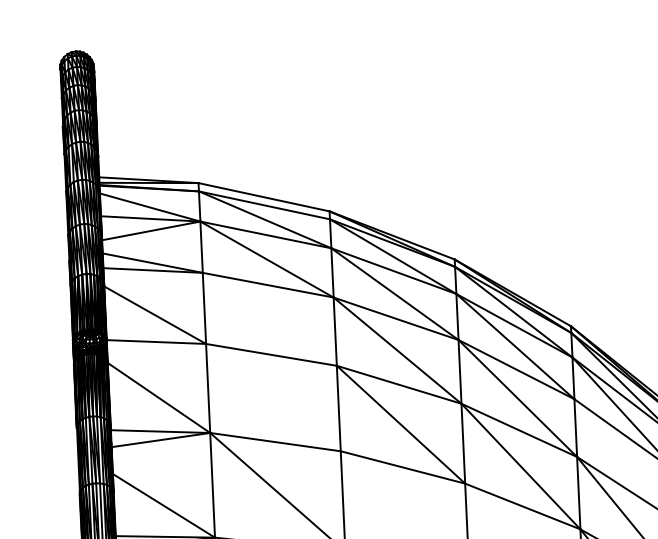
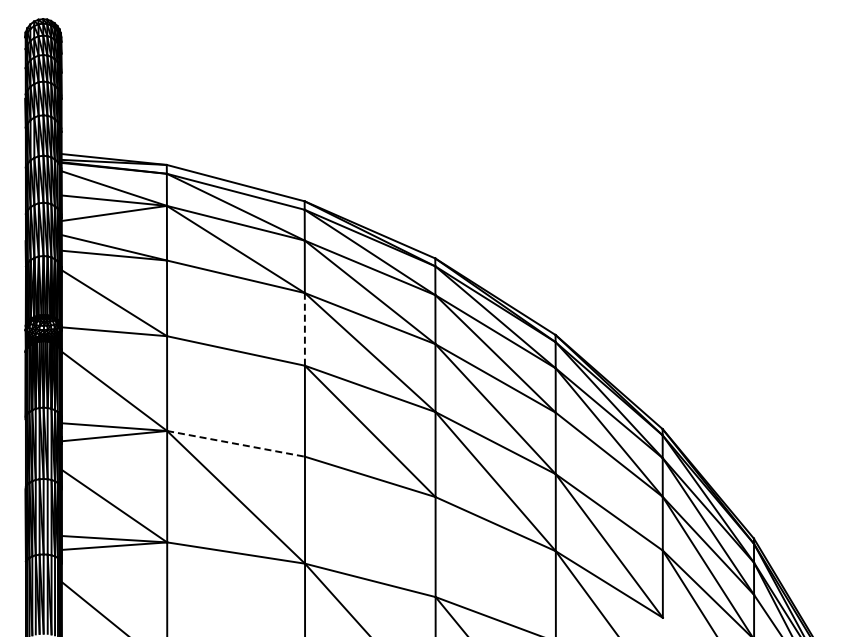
line: (334, 330) -> (304, 328), solid -> dashed
line: (275, 441) -> (236, 443), solid -> dashed

